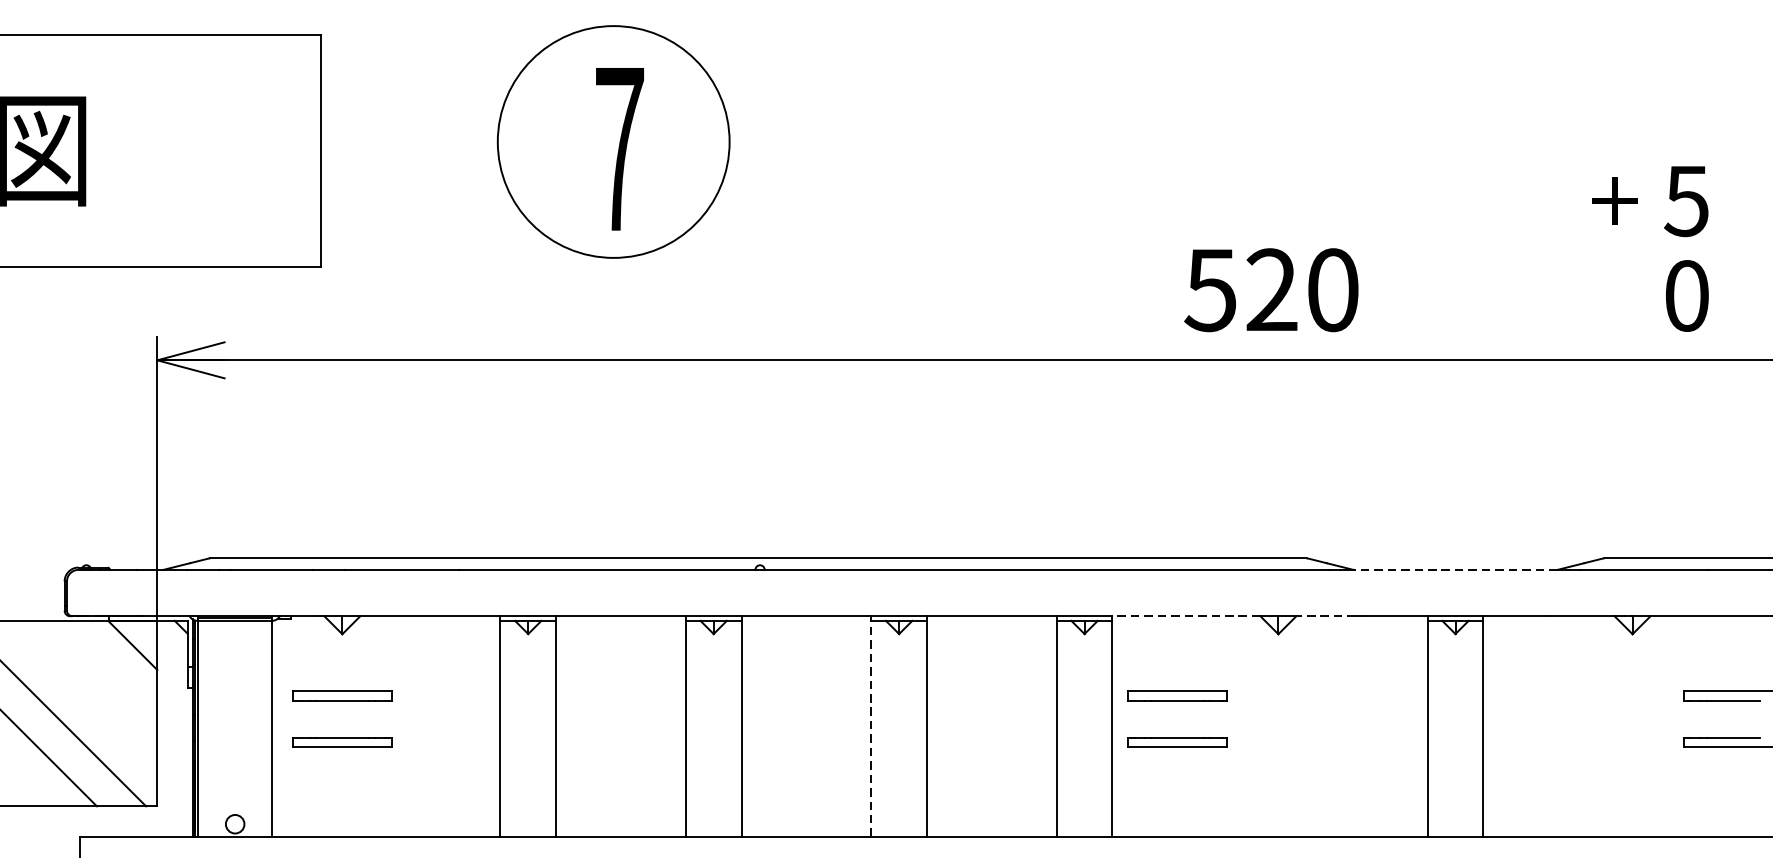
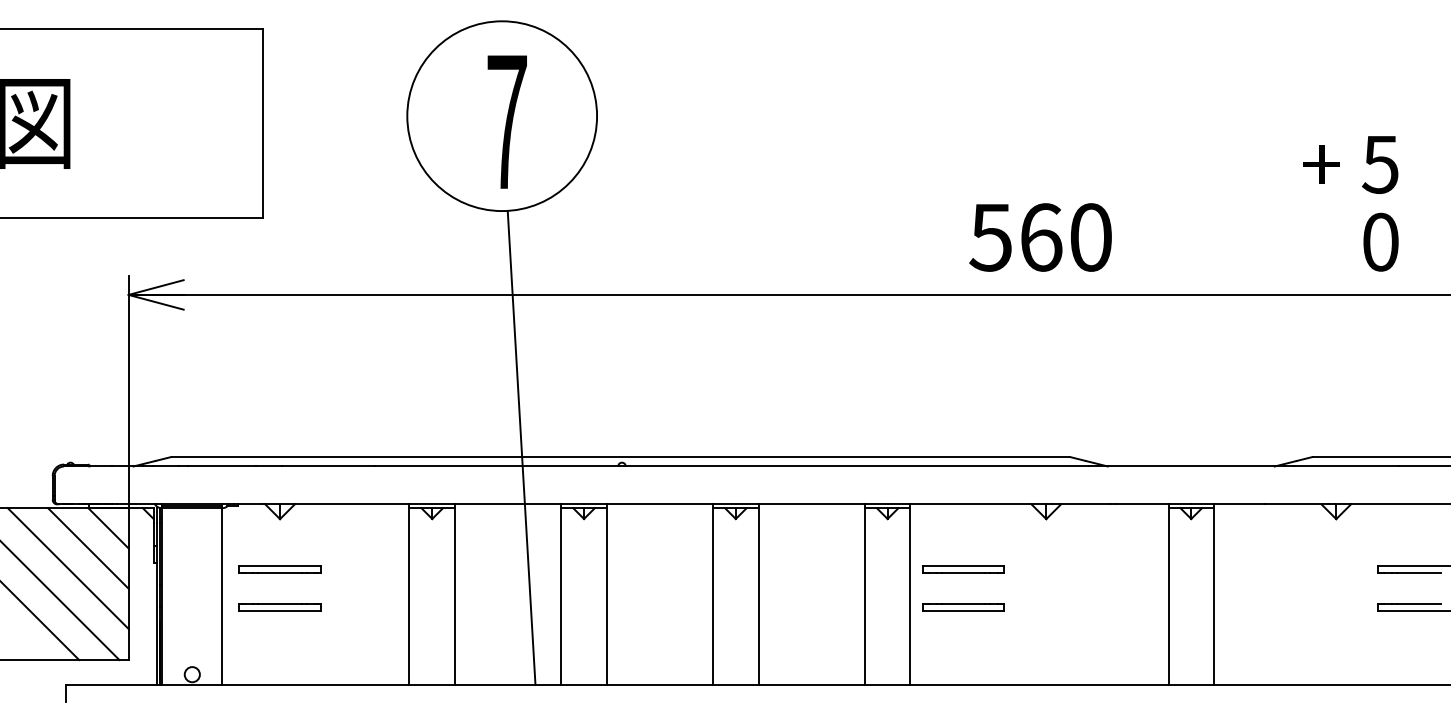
text: (1272, 290) -> (1041, 237), 520 -> 560
line: (637, 546) -> (521, 447), added
line: (1454, 569) -> (1190, 466), dashed -> solid
line: (1187, 616) -> (971, 504), dashed -> solid
line: (1325, 616) -> (1084, 504), dashed -> solid
line: (108, 670) -> (88, 548), added
line: (82, 694) -> (67, 568), added
line: (871, 728) -> (713, 596), dashed -> solid

